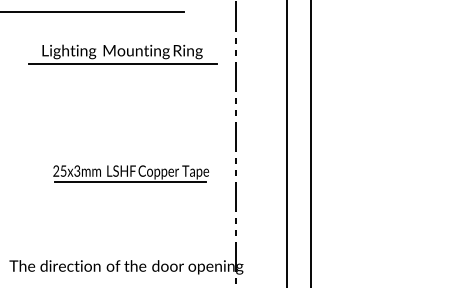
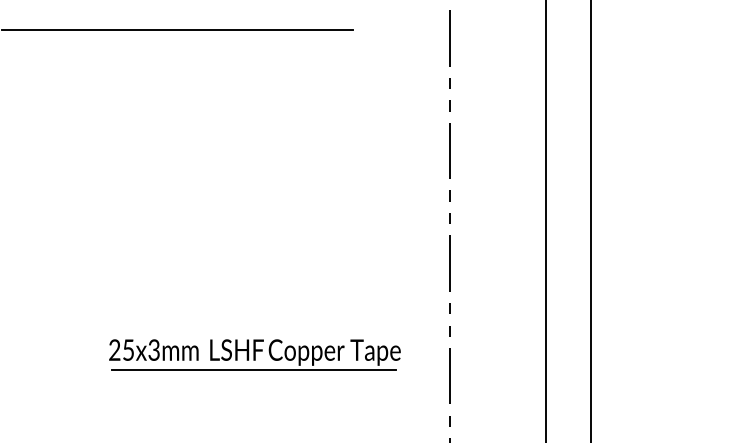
part: (122, 54) -> (238, 109), removed
part: (130, 173) -> (253, 354), moved

